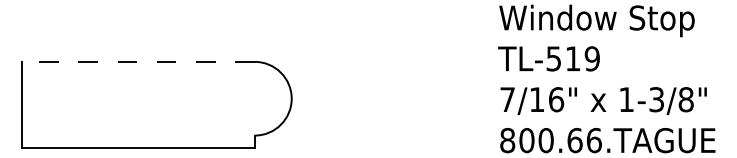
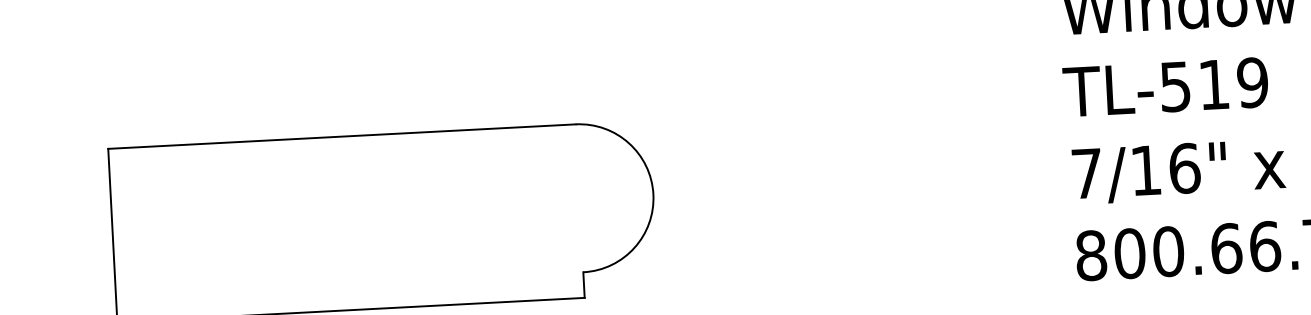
line: (137, 61) -> (339, 135), dashed -> solid

